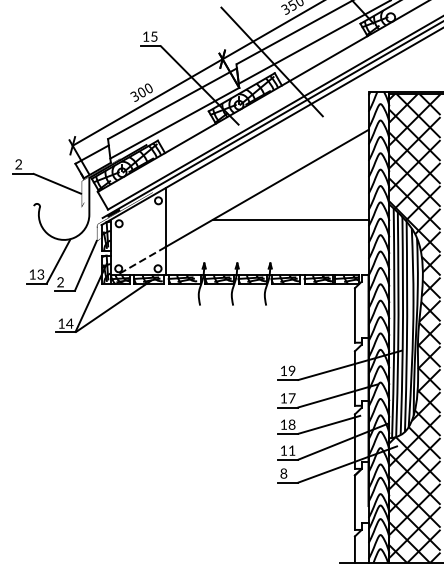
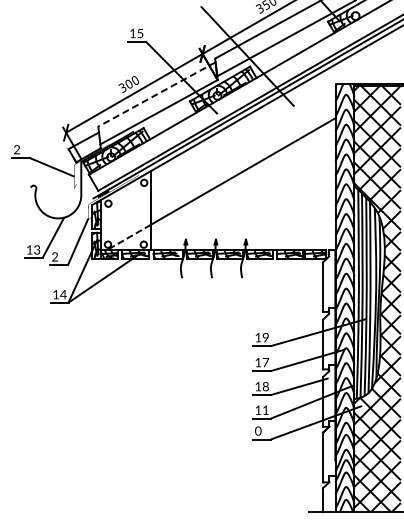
line: (172, 103) -> (156, 94), solid -> dashed
line: (290, 220) -> (264, 200), removed
text: (284, 474) -> (258, 431), 8 -> 0

